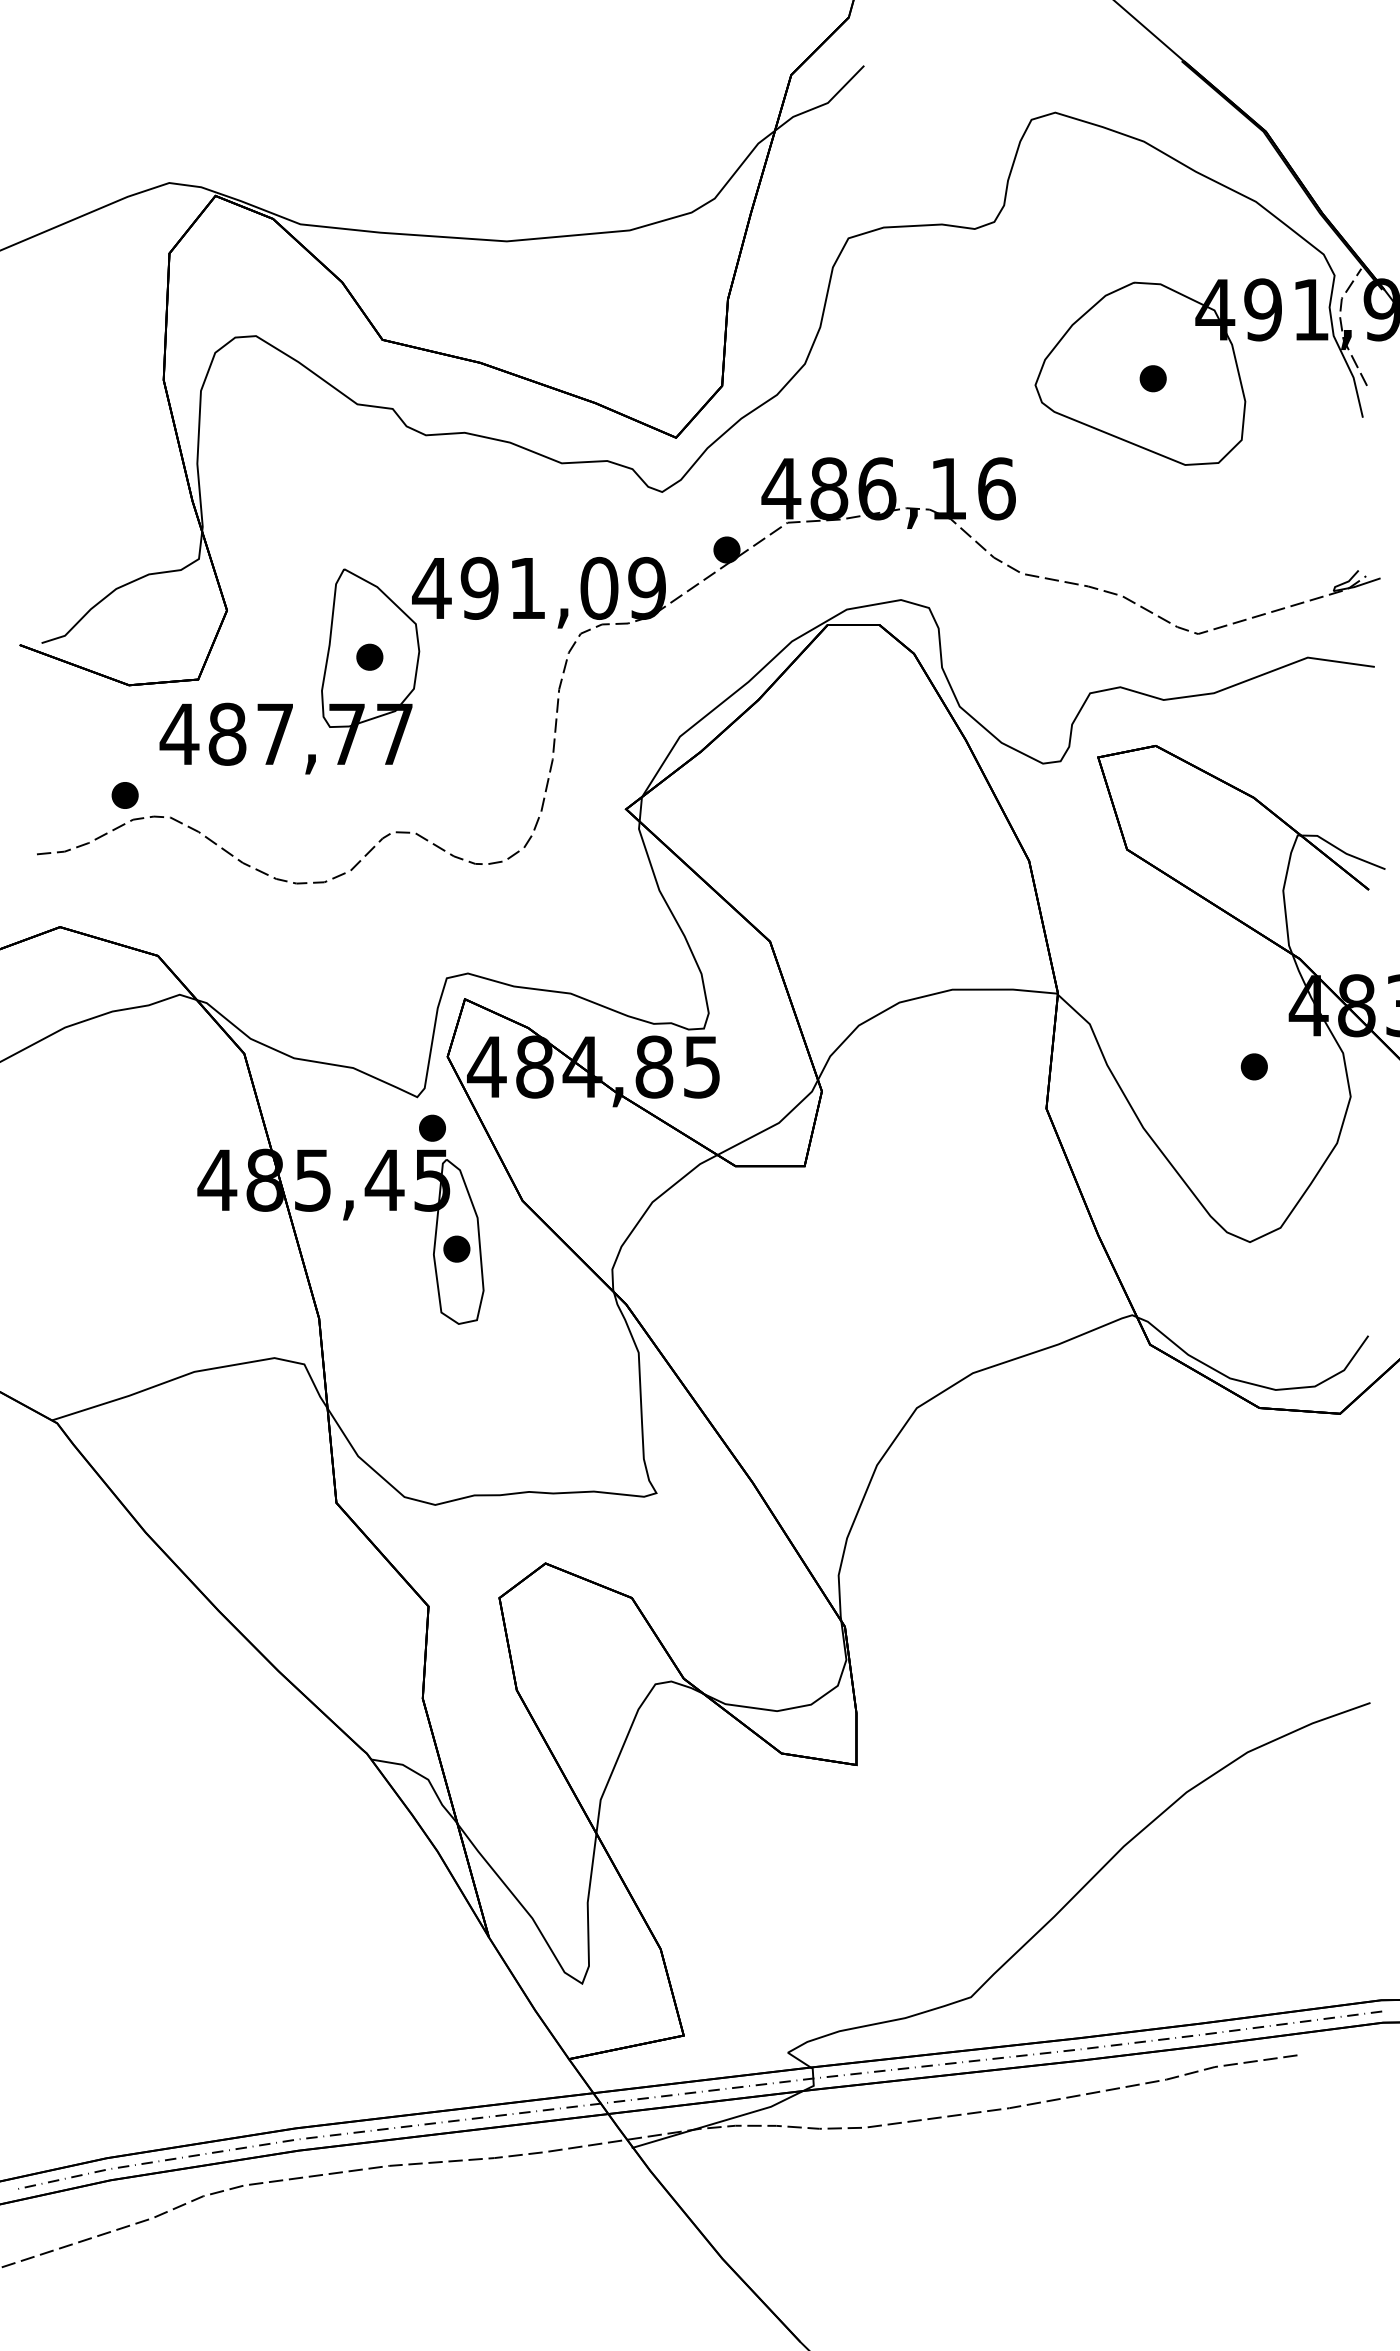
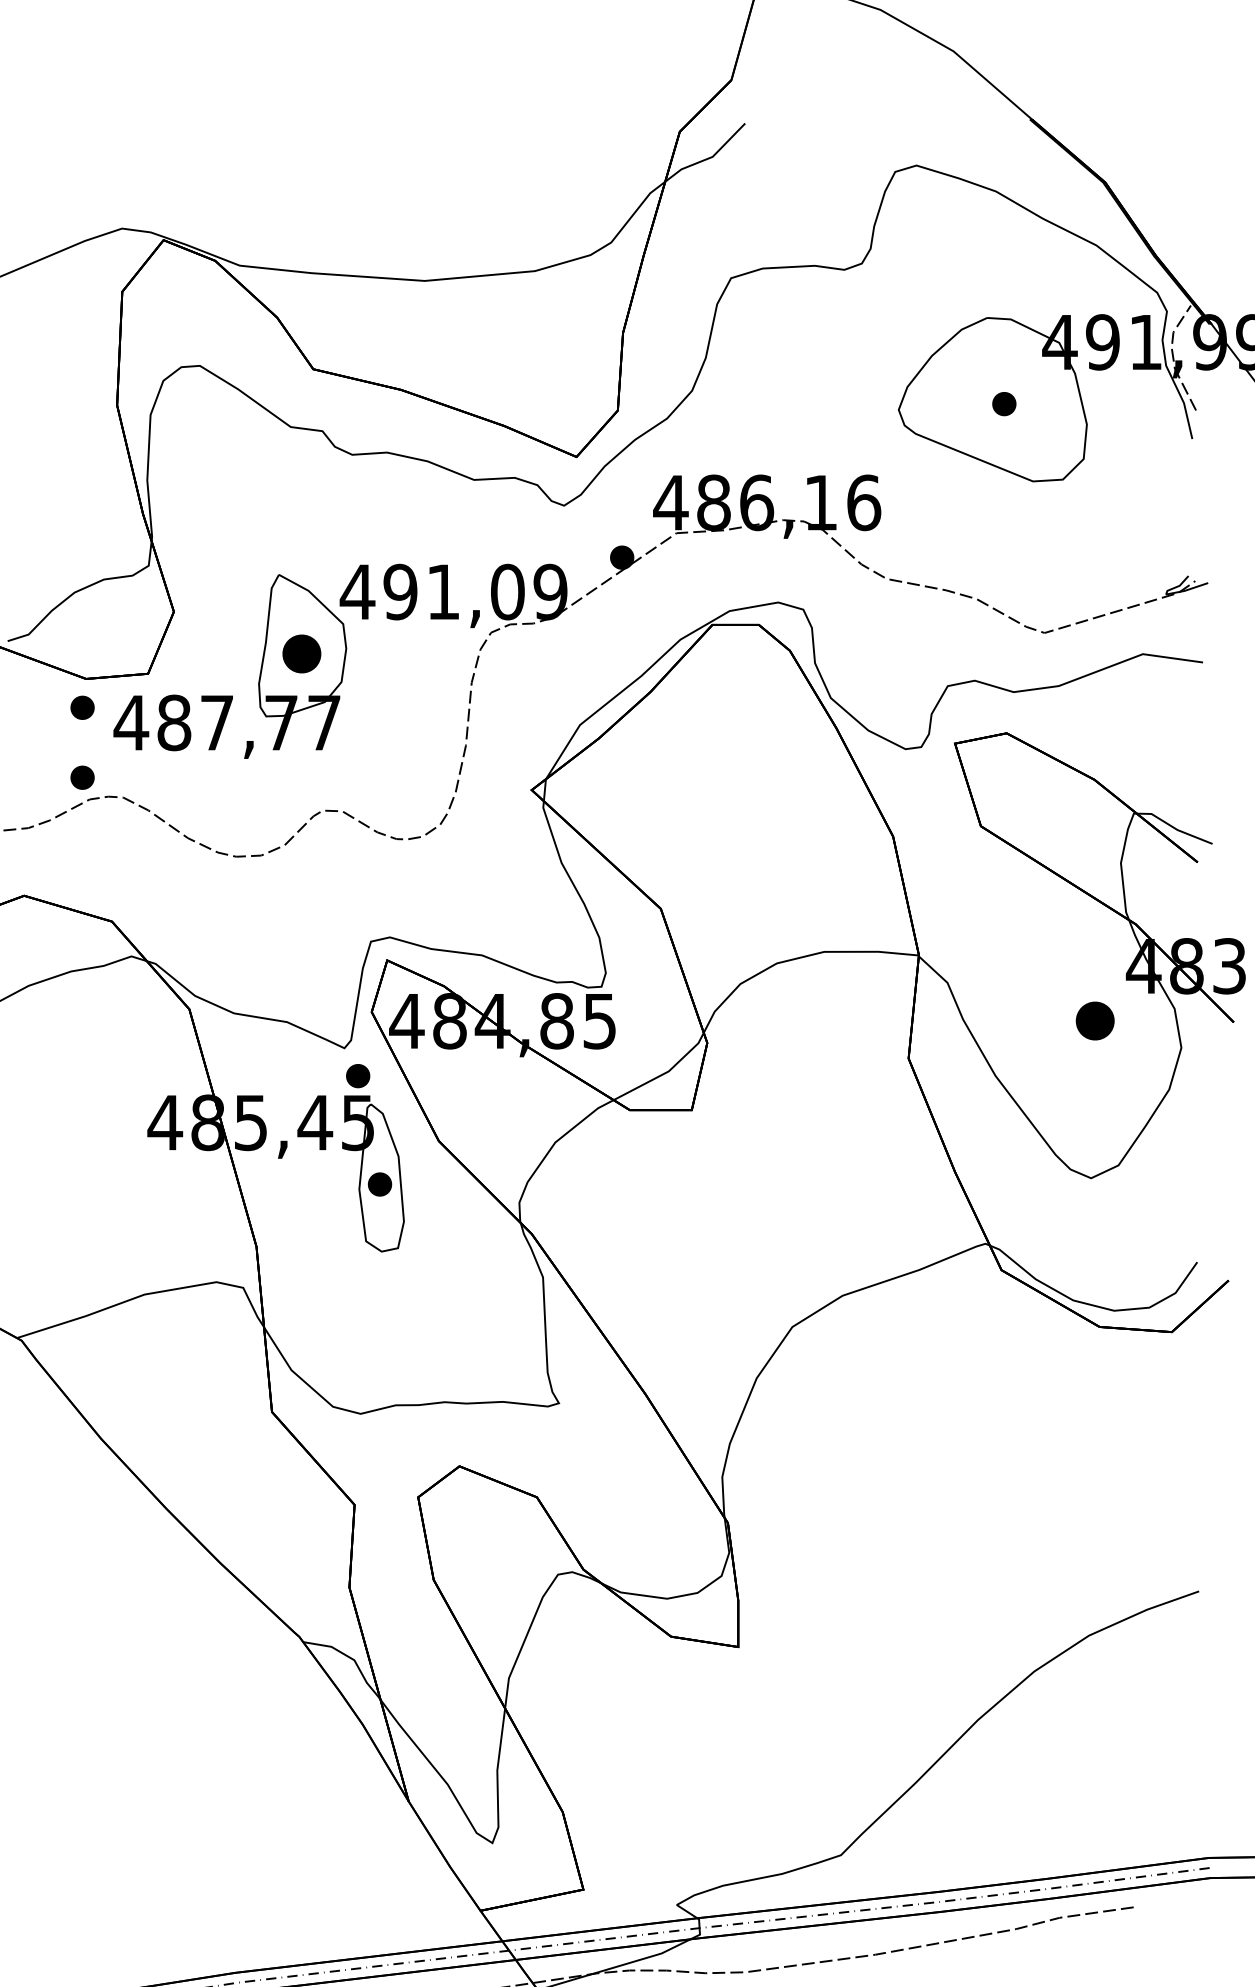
part: (369, 656) -> (301, 653), size x1.6
part: (124, 717) -> (81, 707), added
part: (1253, 1066) -> (1094, 1020), size x1.6

